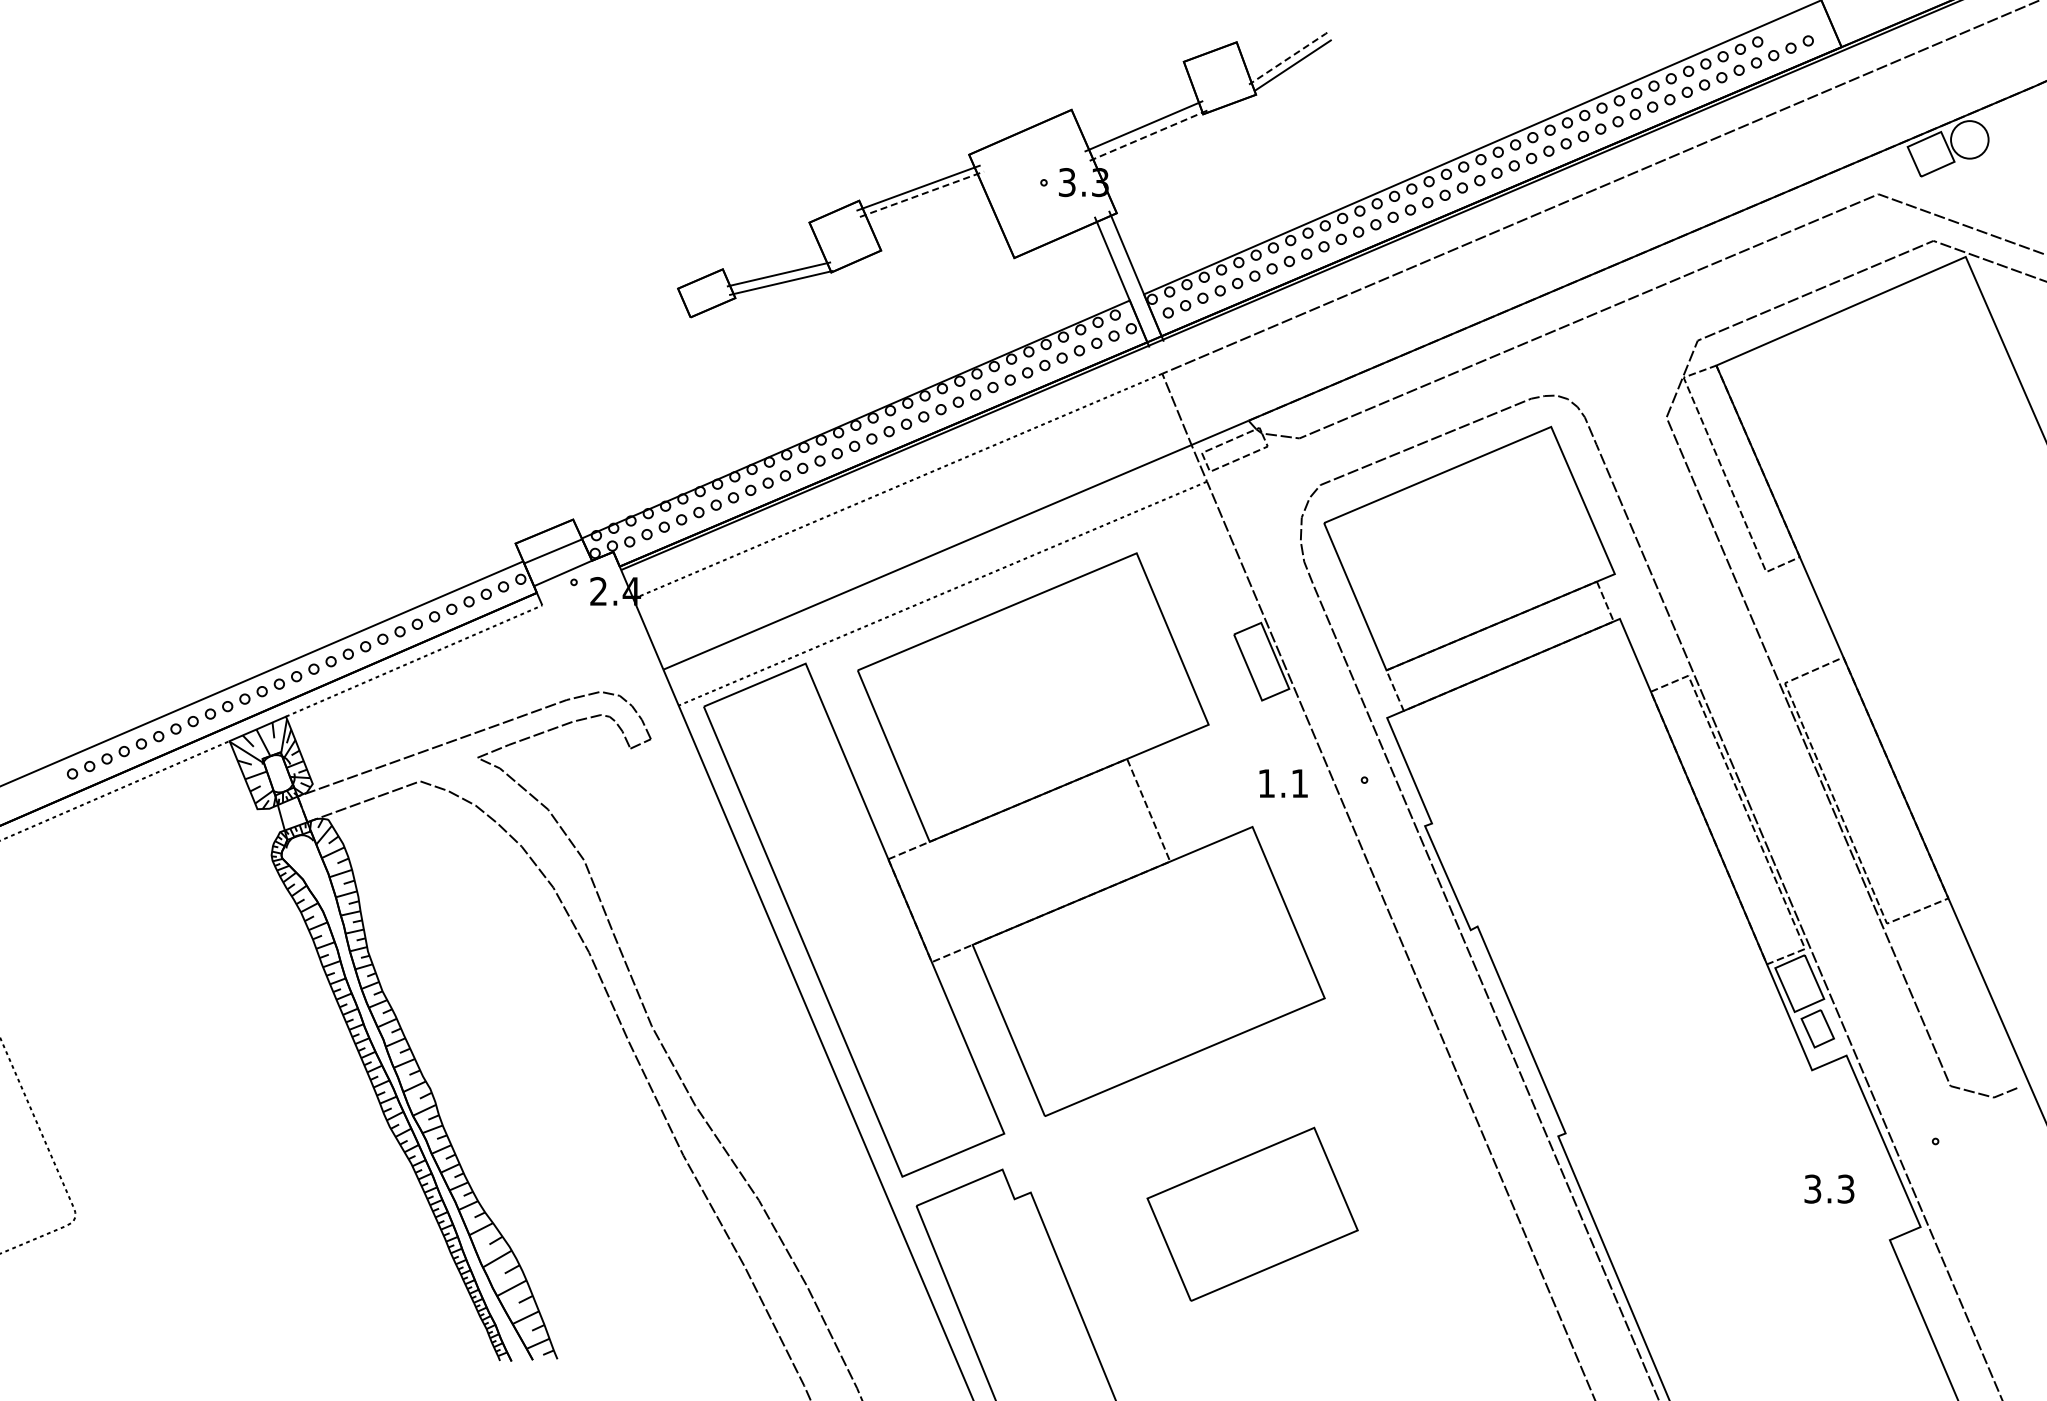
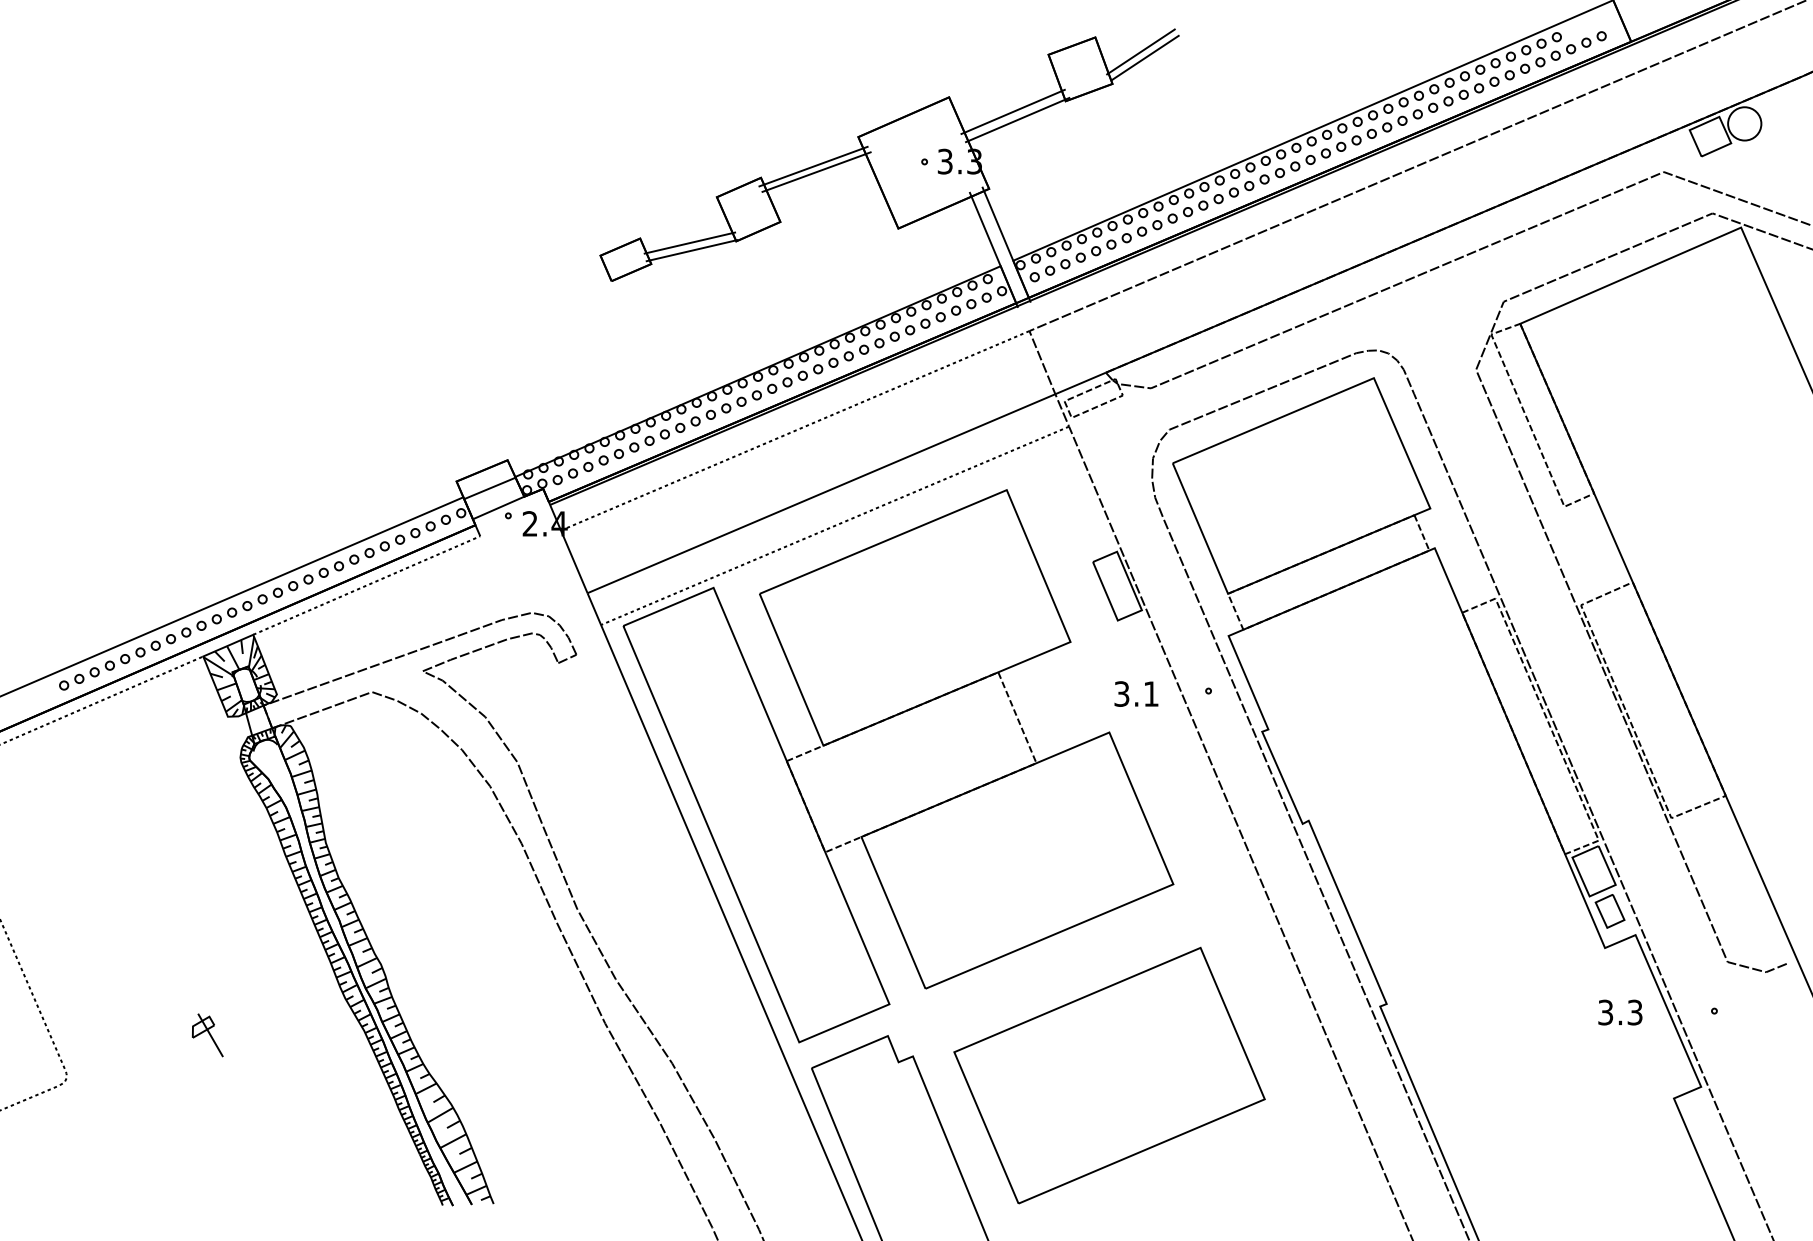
line: (1287, 59) -> (1140, 52), dashed -> solid
line: (1149, 135) -> (1018, 120), dashed -> solid
line: (922, 194) -> (817, 172), dashed -> solid
text: (1266, 783) -> (1121, 694), 1.1 -> 3.1
part: (234, 1168) -> (207, 1035), added
text: (1829, 1188) -> (1620, 1012), moved
part: (1252, 1214) -> (1109, 1075), size x1.67

